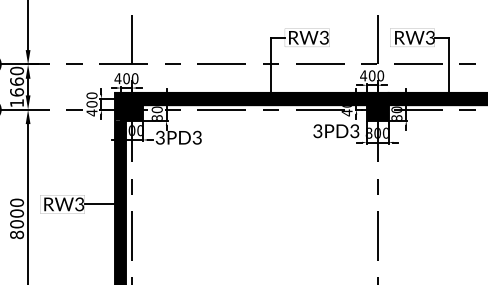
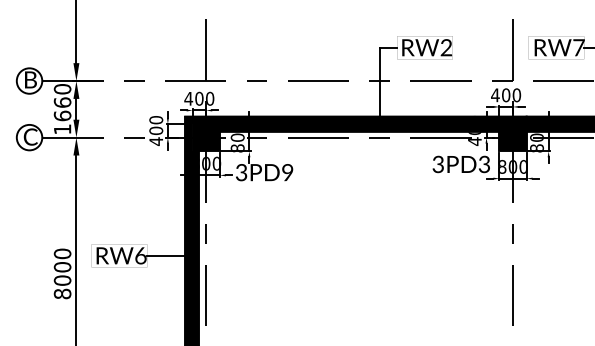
text: (430, 37) -> (578, 47), RW3 -> RW7
text: (323, 39) -> (445, 49), RW3 -> RW2
text: (196, 137) -> (286, 172), 3PD3 -> 3PD9
text: (79, 203) -> (140, 254), RW3 -> RW6

